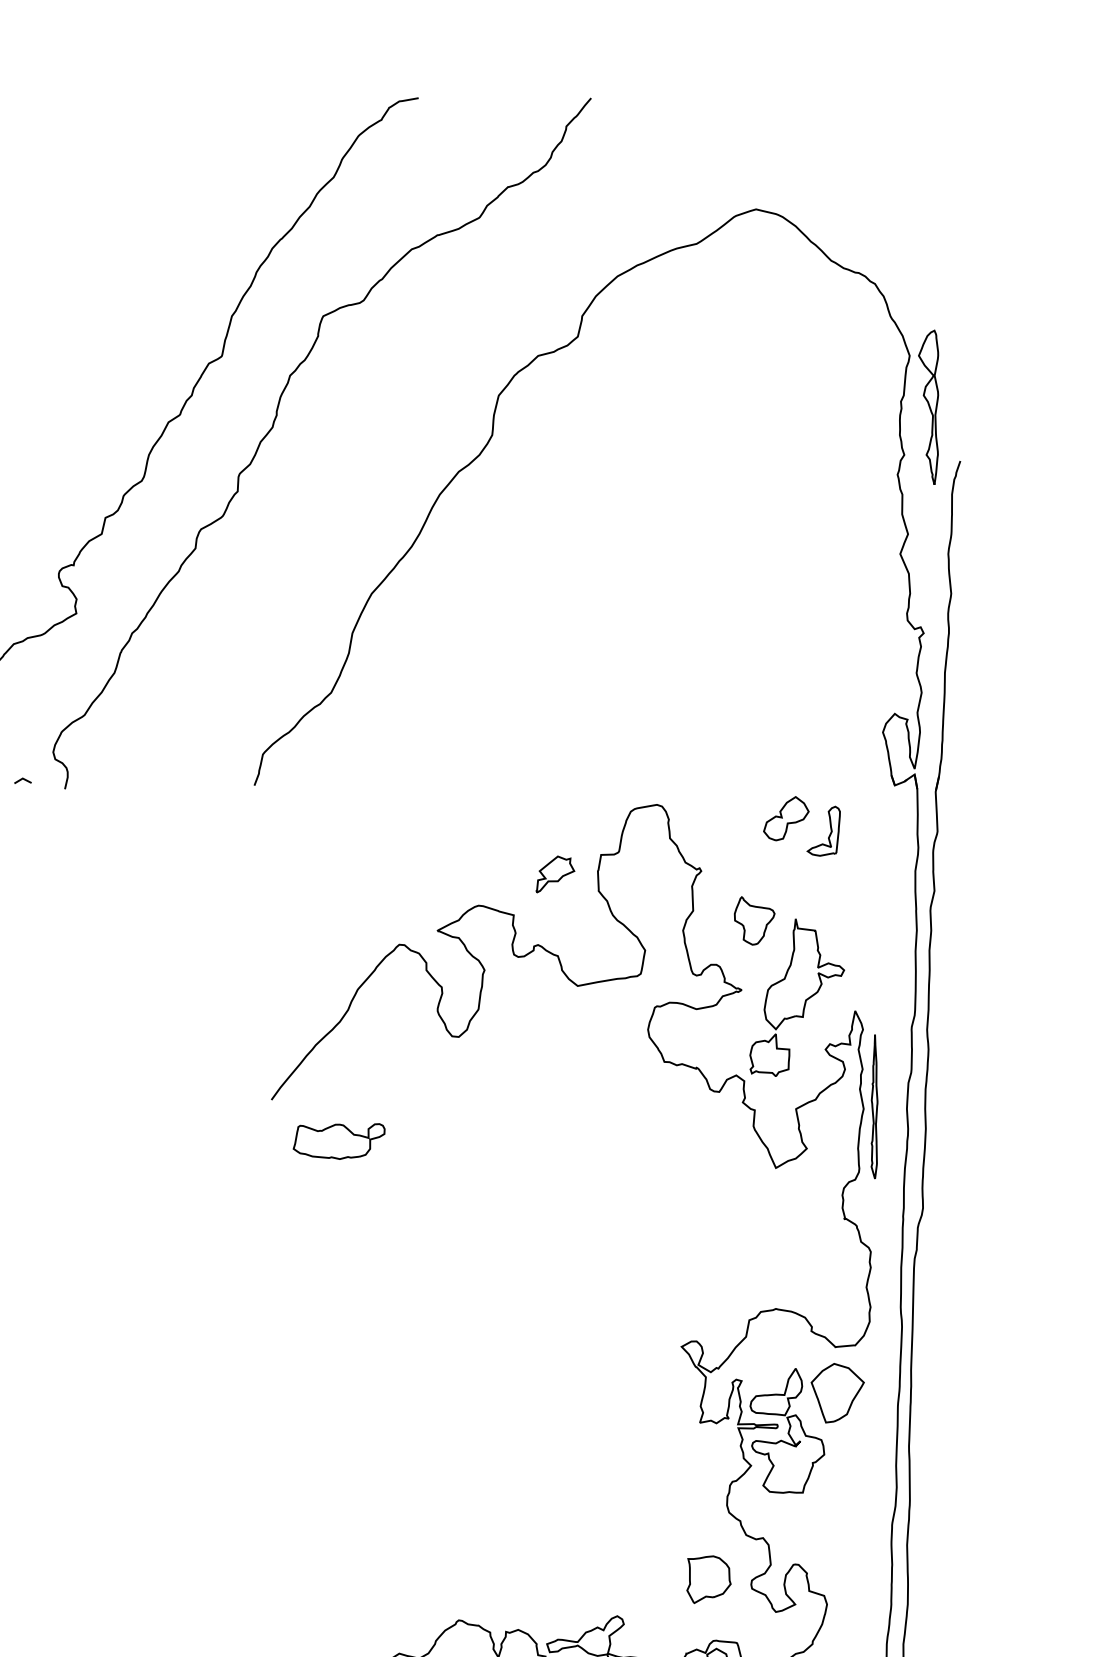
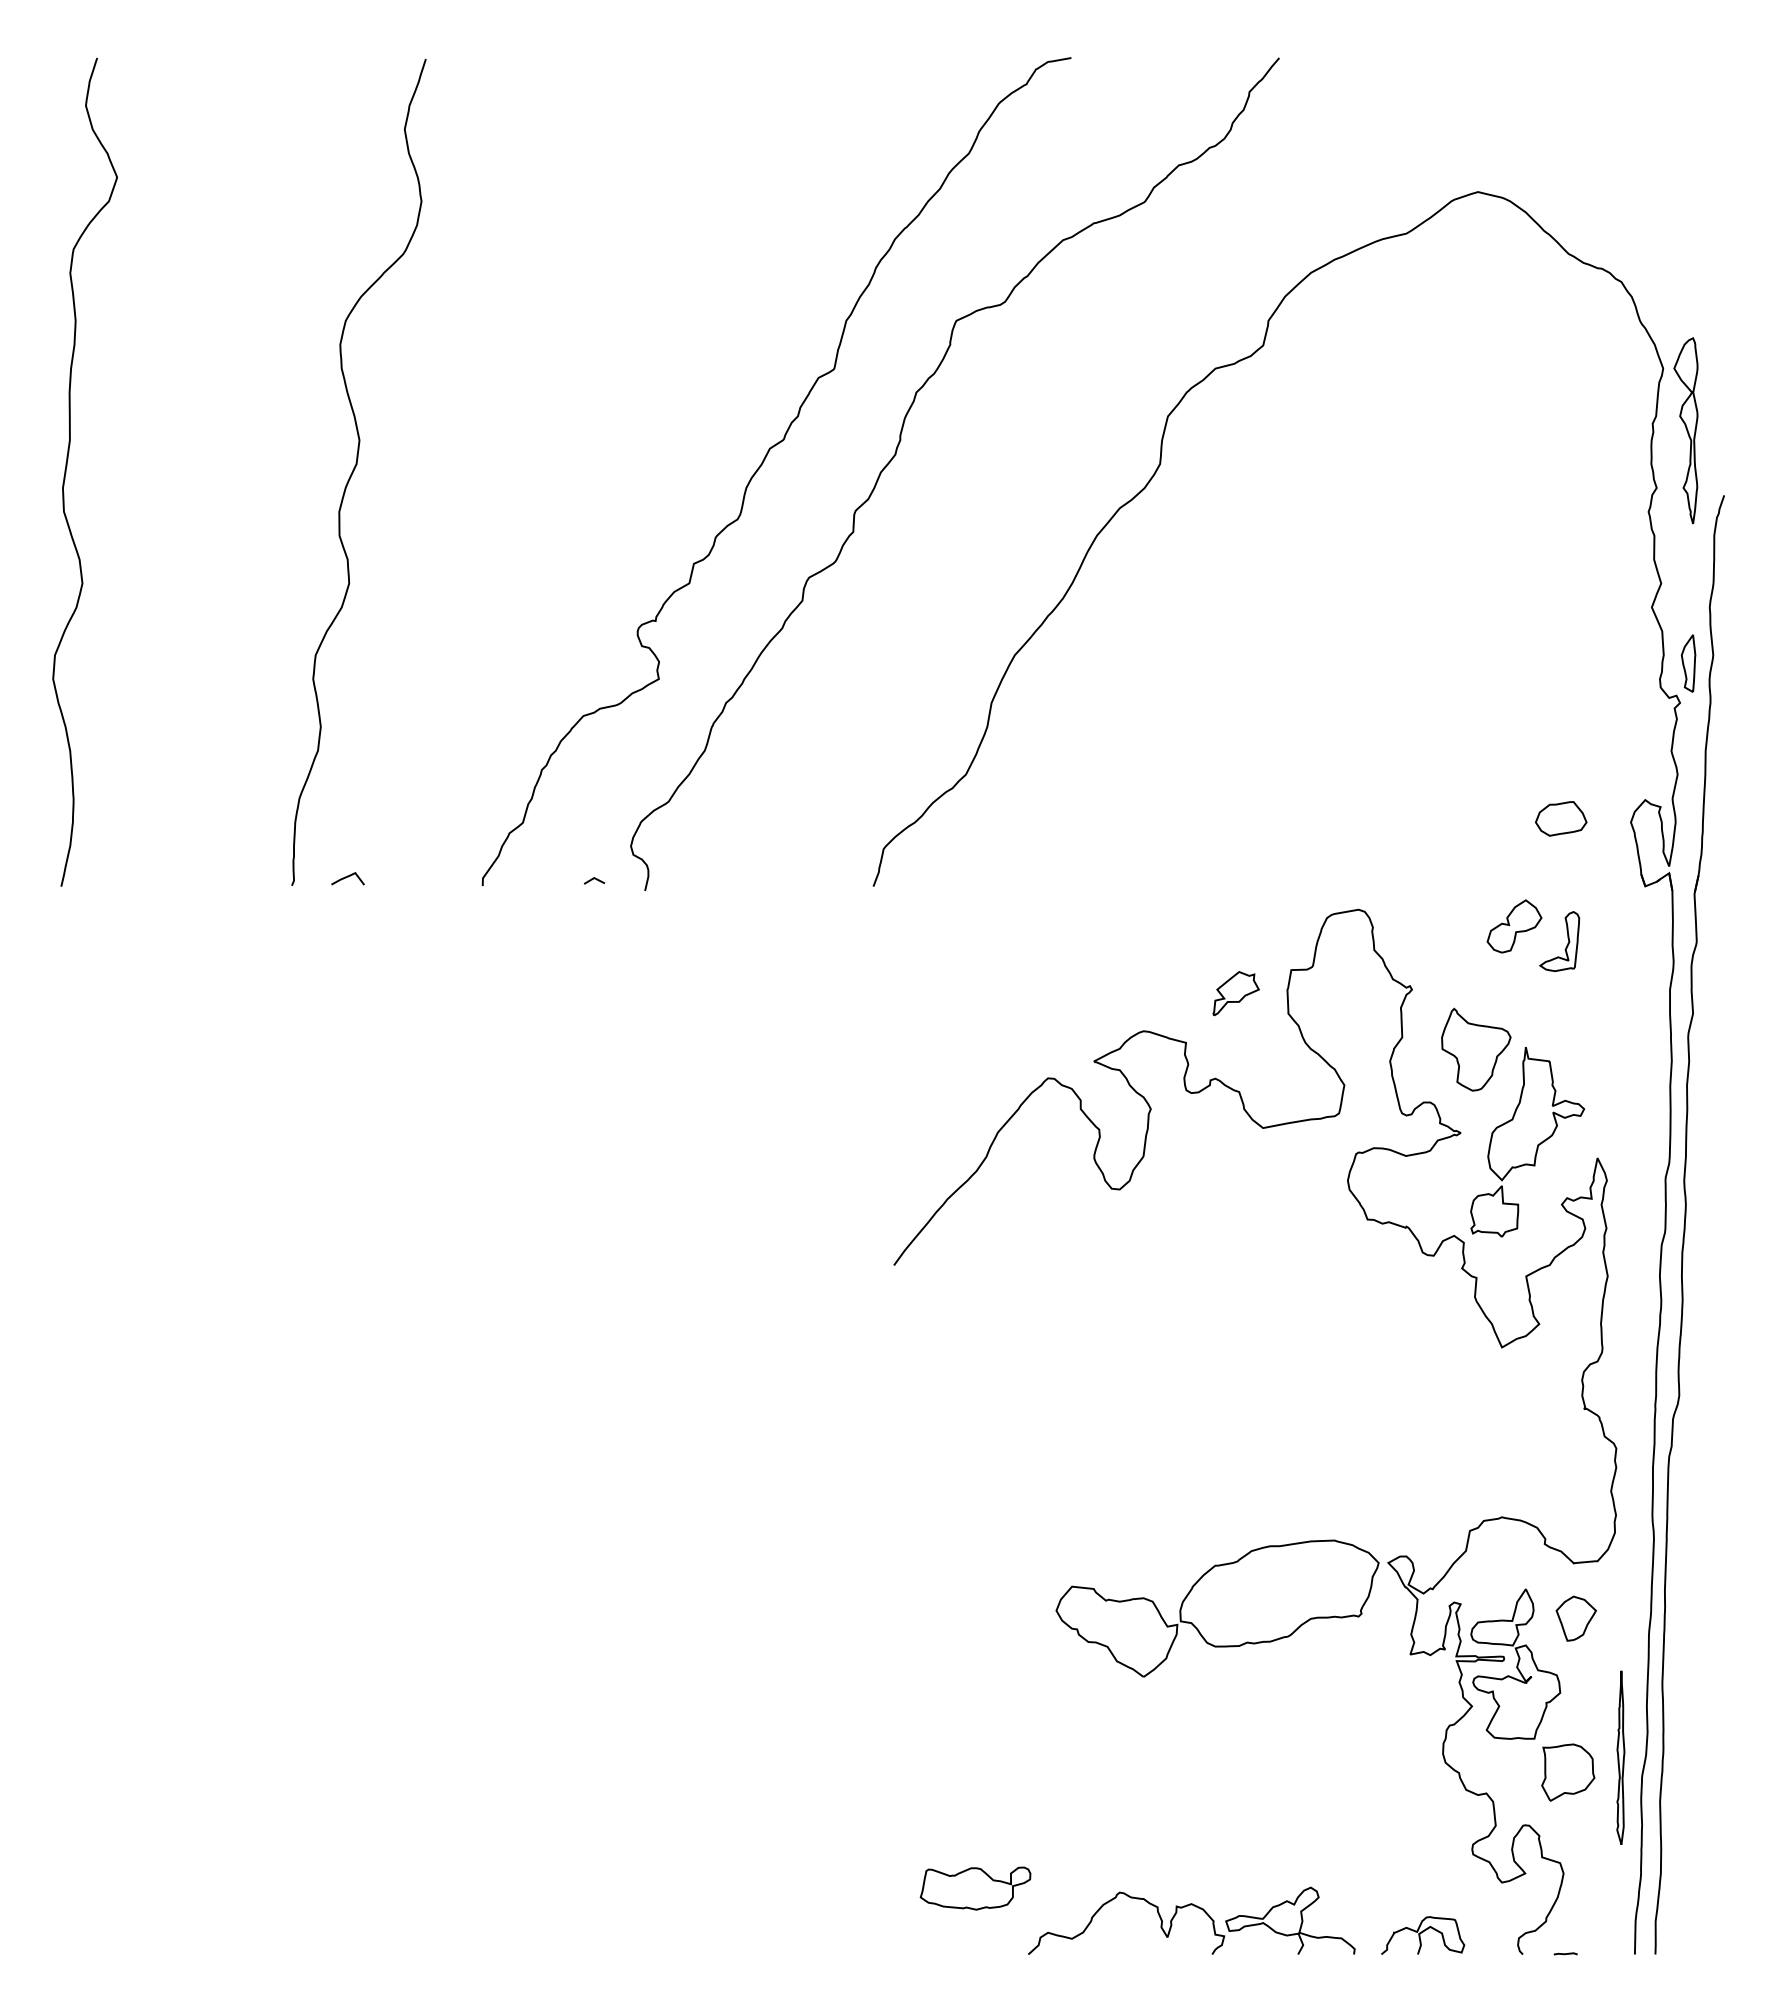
part: (930, 600) -> (1688, 663), added
part: (825, 729) -> (1561, 818), added
part: (754, 920) -> (1476, 1049), size x1.43
part: (874, 1106) -> (1620, 1757), moved
part: (339, 1141) -> (975, 1888), moved
part: (539, 1384) -> (1217, 1608), added
part: (836, 1392) -> (1575, 1618), size x0.62
part: (709, 1579) -> (1568, 1772), moved

